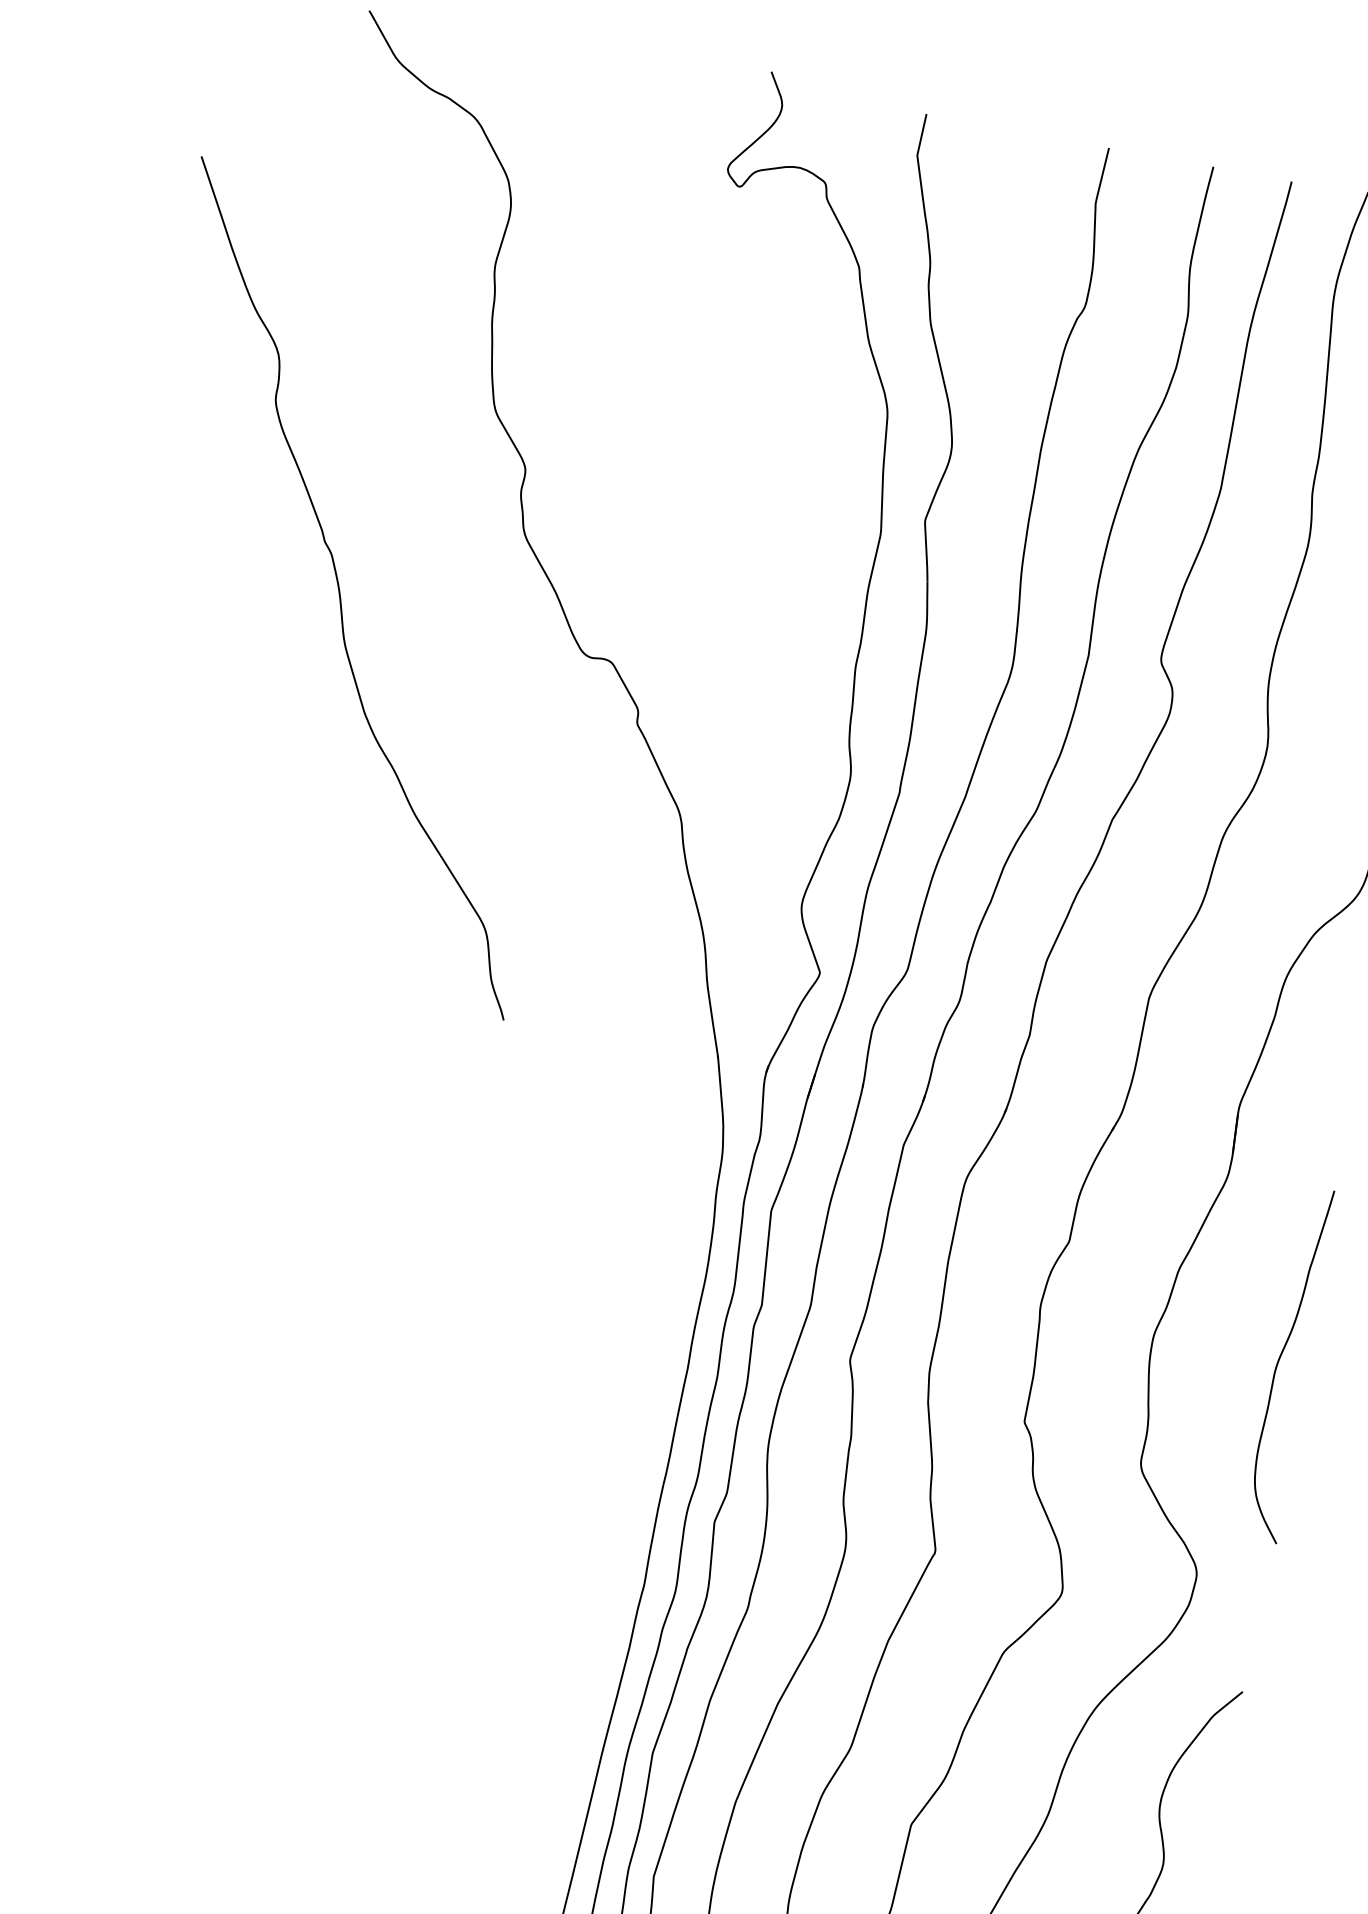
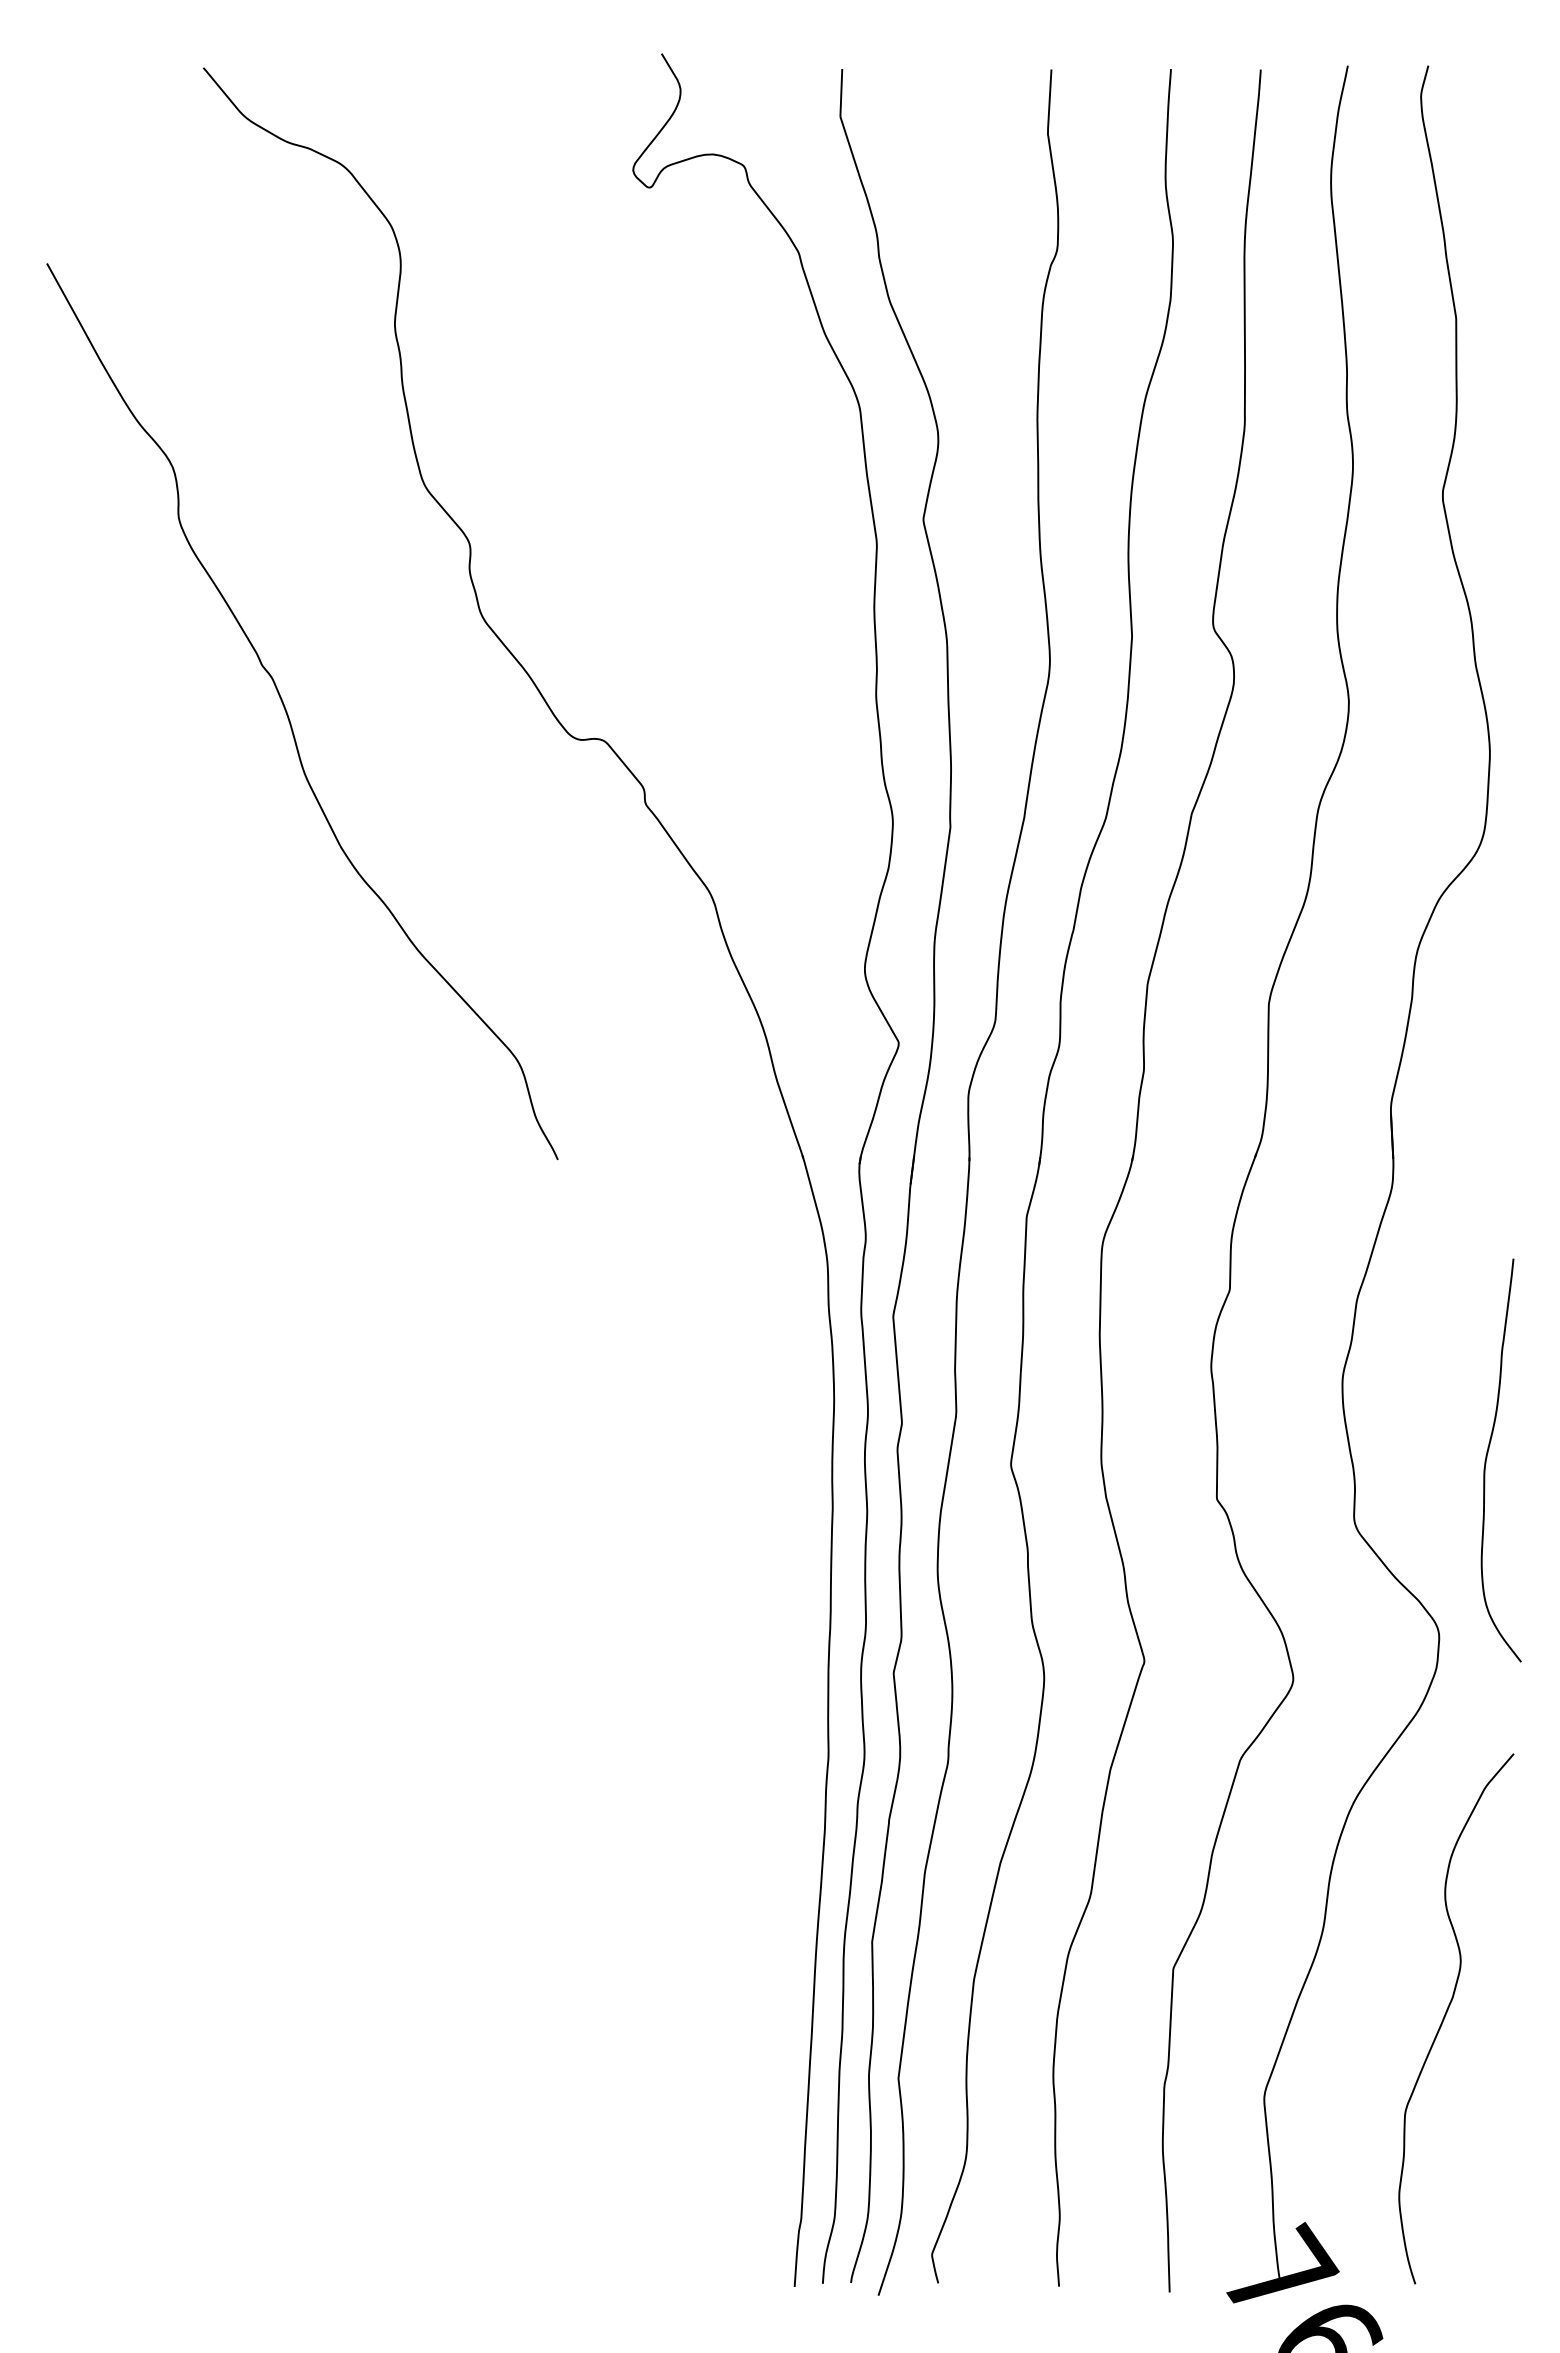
curve: (1279, 1360) -> (1487, 1458), moved

